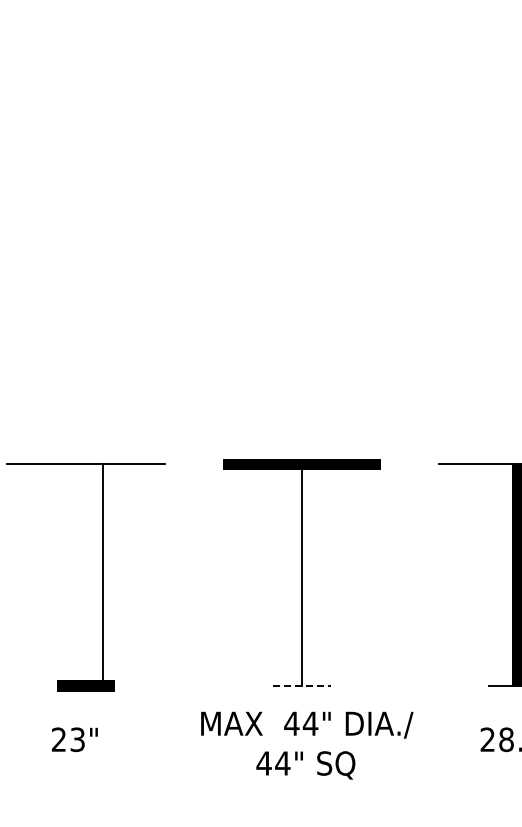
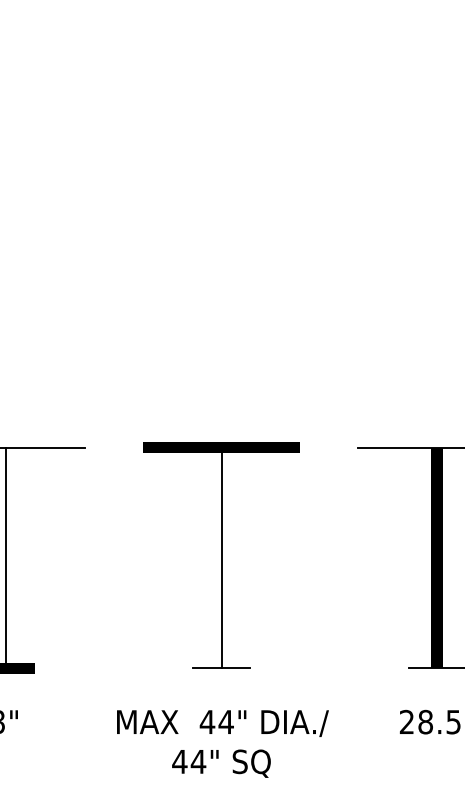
line: (102, 574) -> (5, 557), moved
line: (301, 685) -> (221, 668), dashed -> solid
text: (307, 745) -> (223, 743), moved

